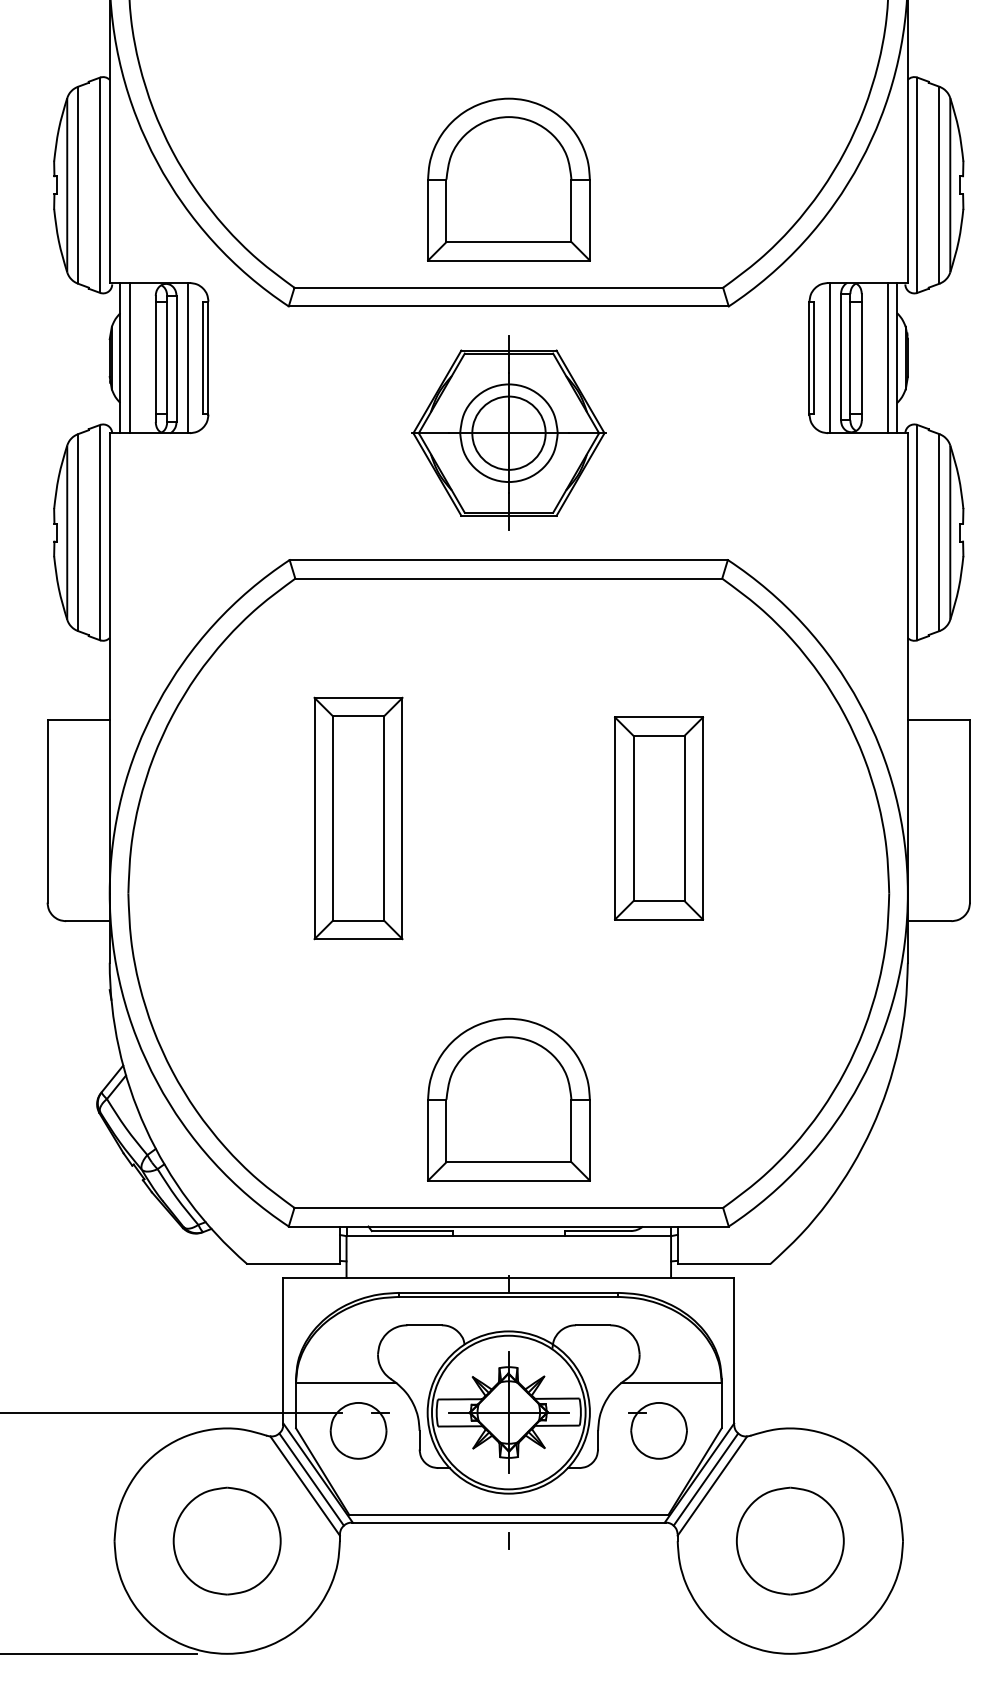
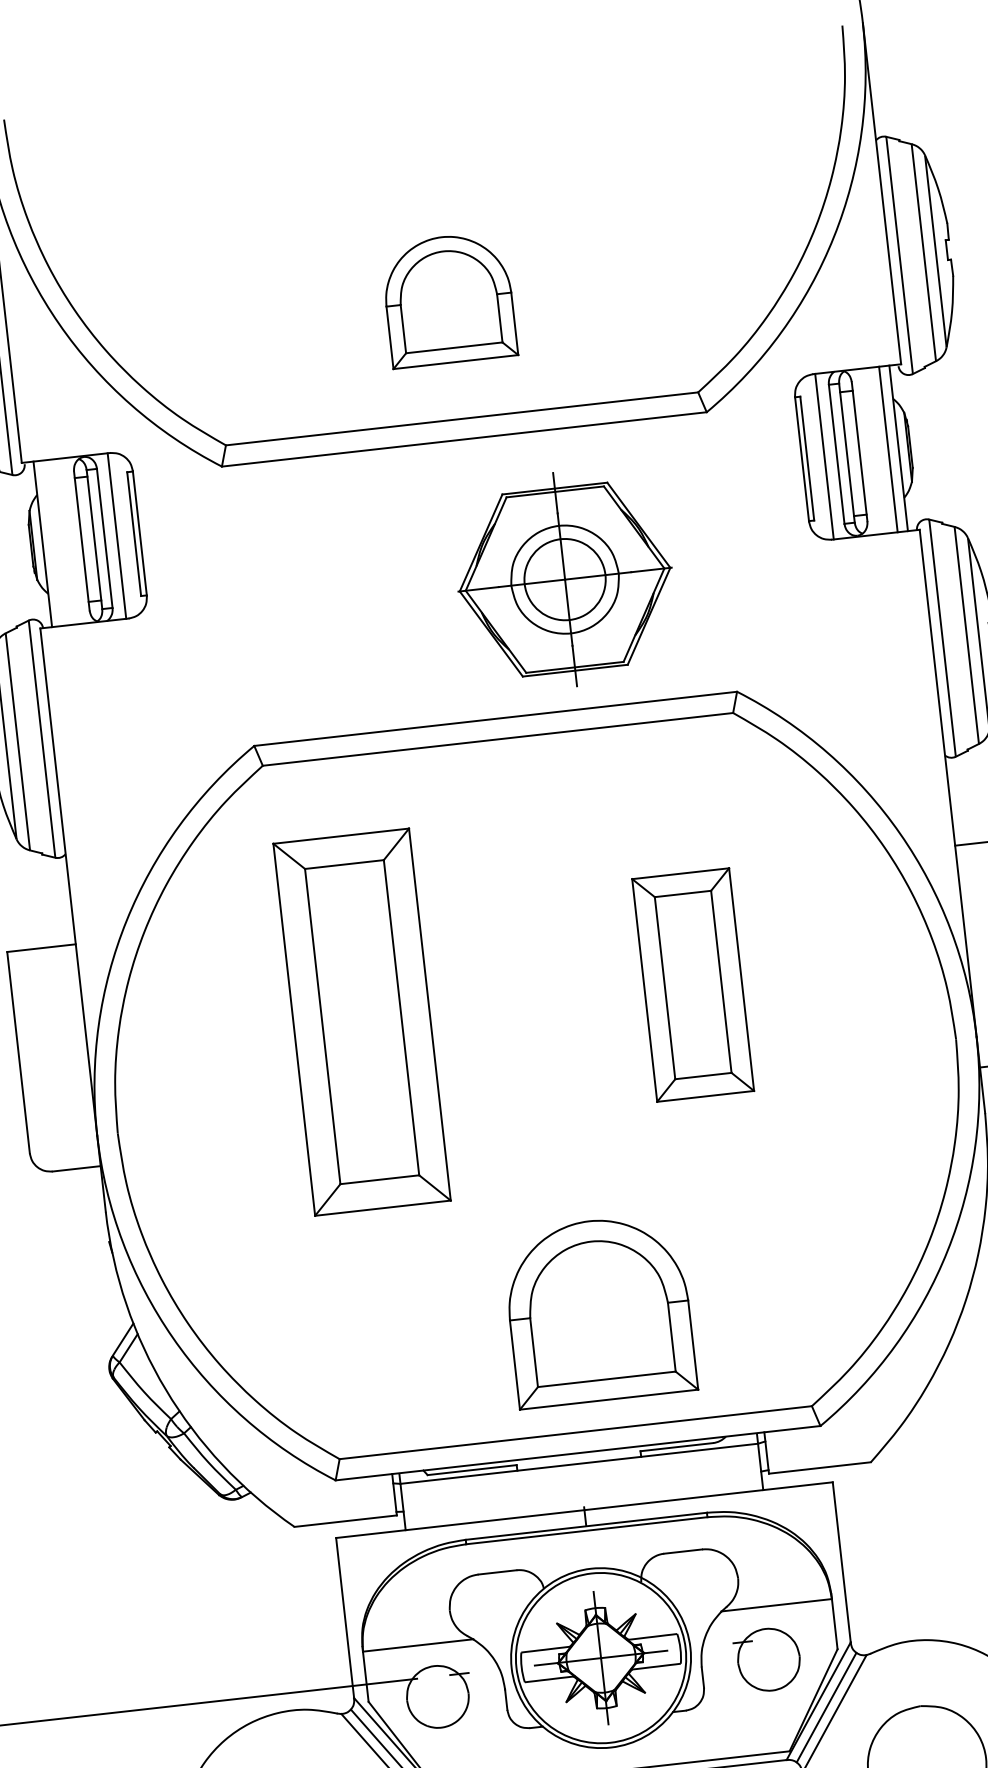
part: (508, 179) -> (448, 299), size x0.7
line: (129, 357) -> (52, 542), removed
part: (508, 432) -> (564, 578), moved
part: (358, 818) -> (362, 1022), size x1.4
part: (508, 1099) -> (598, 1310), moved

